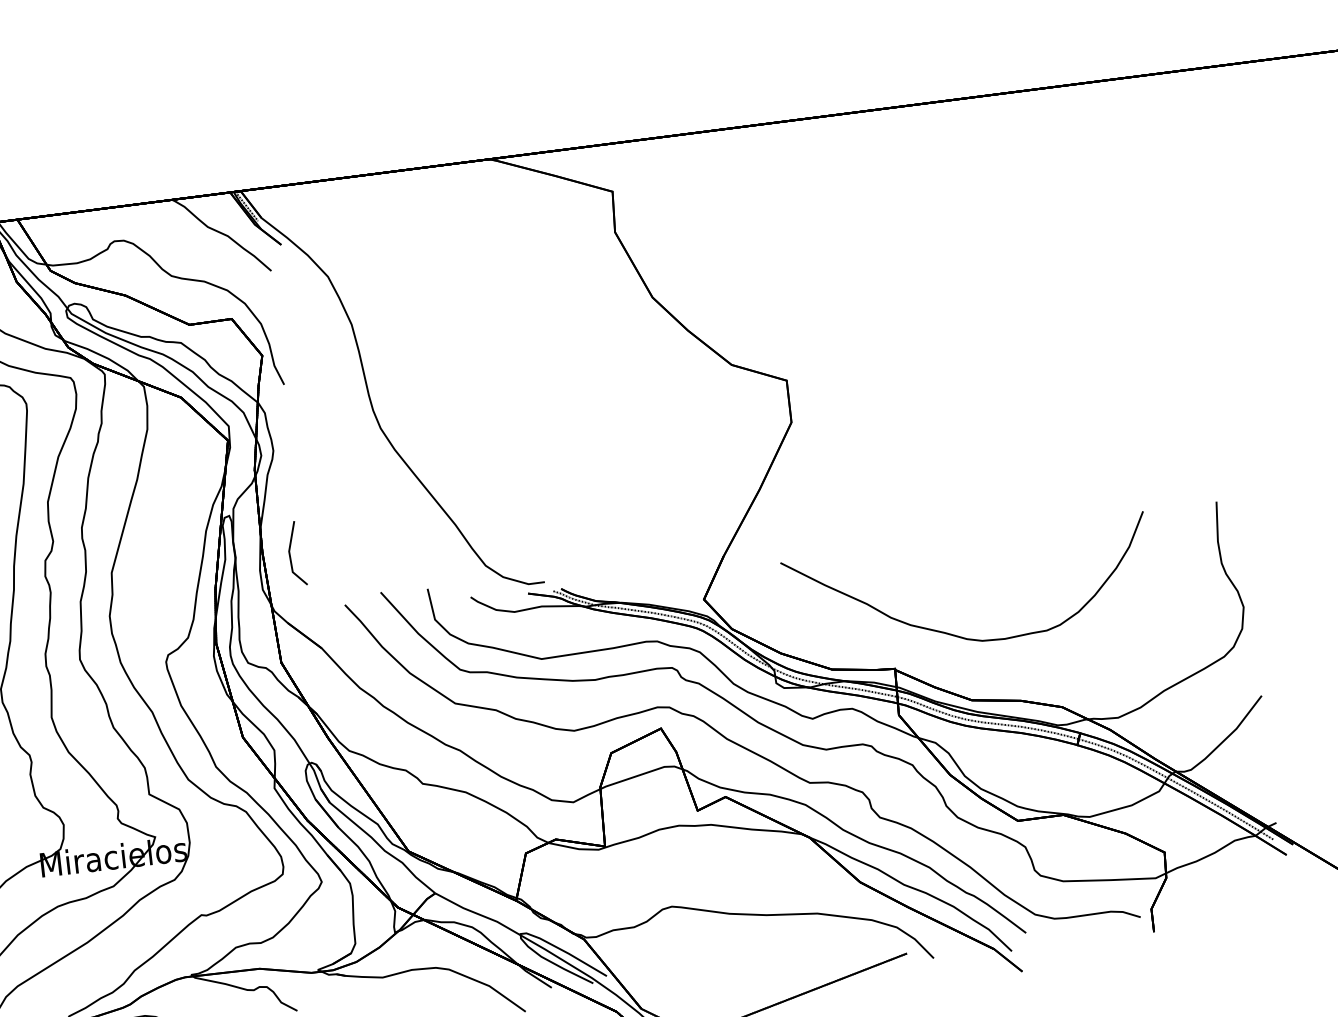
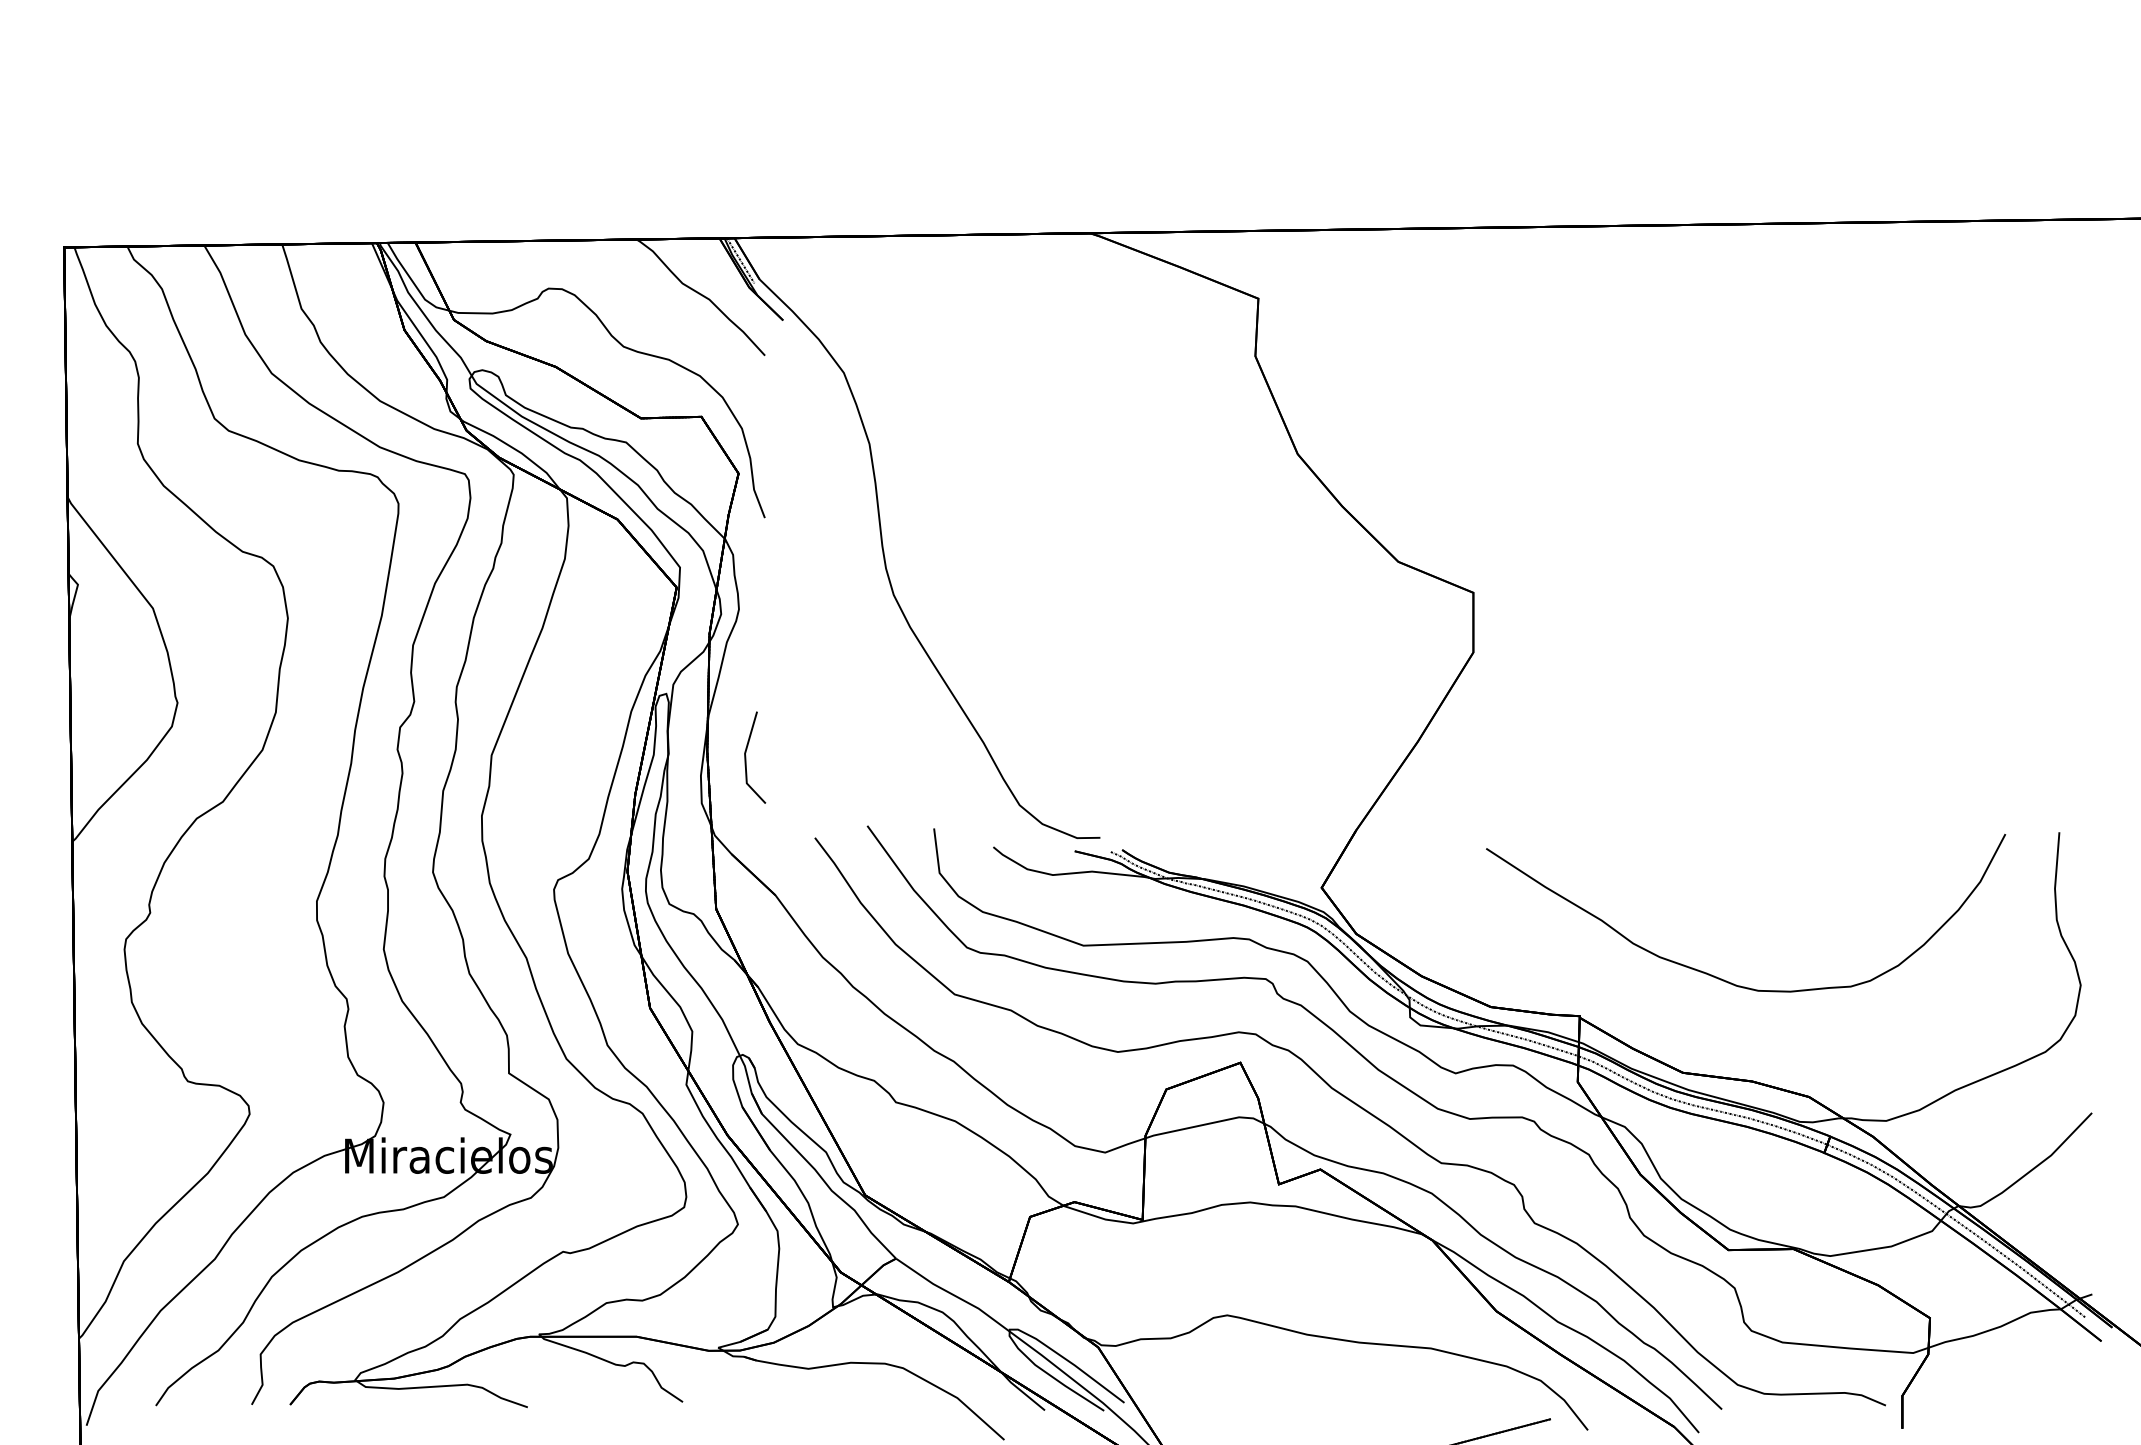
part: (954, 634) -> (1719, 977), moved

